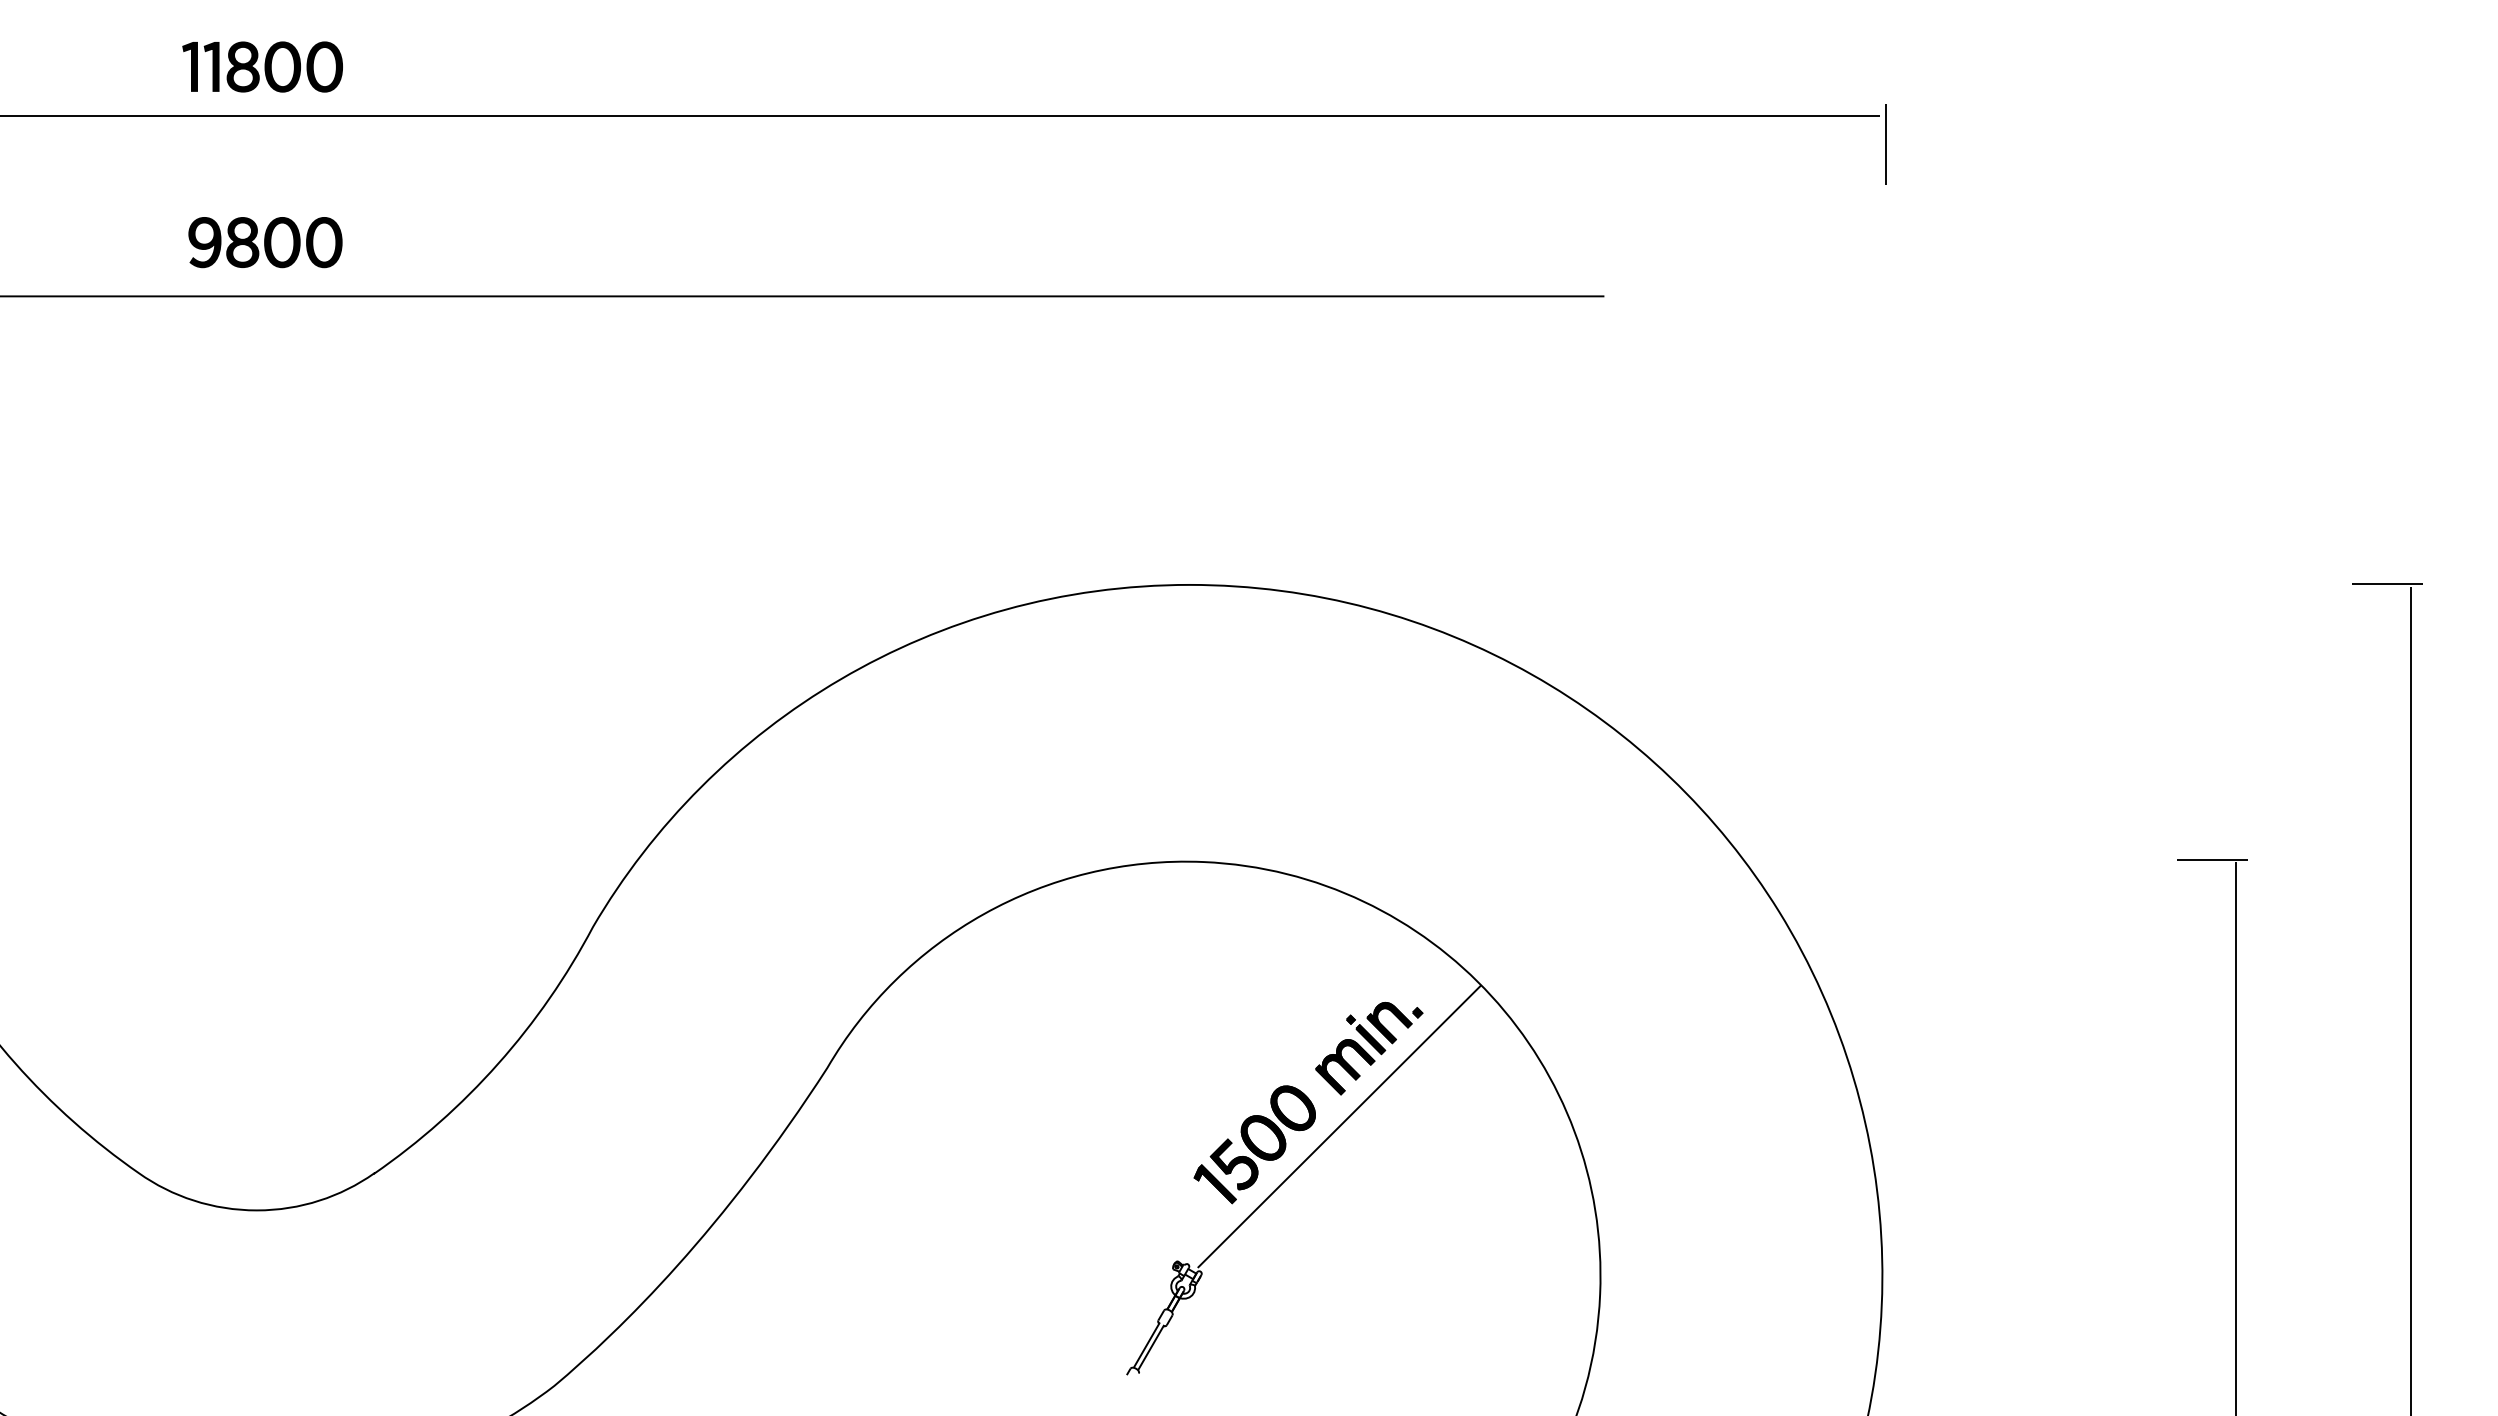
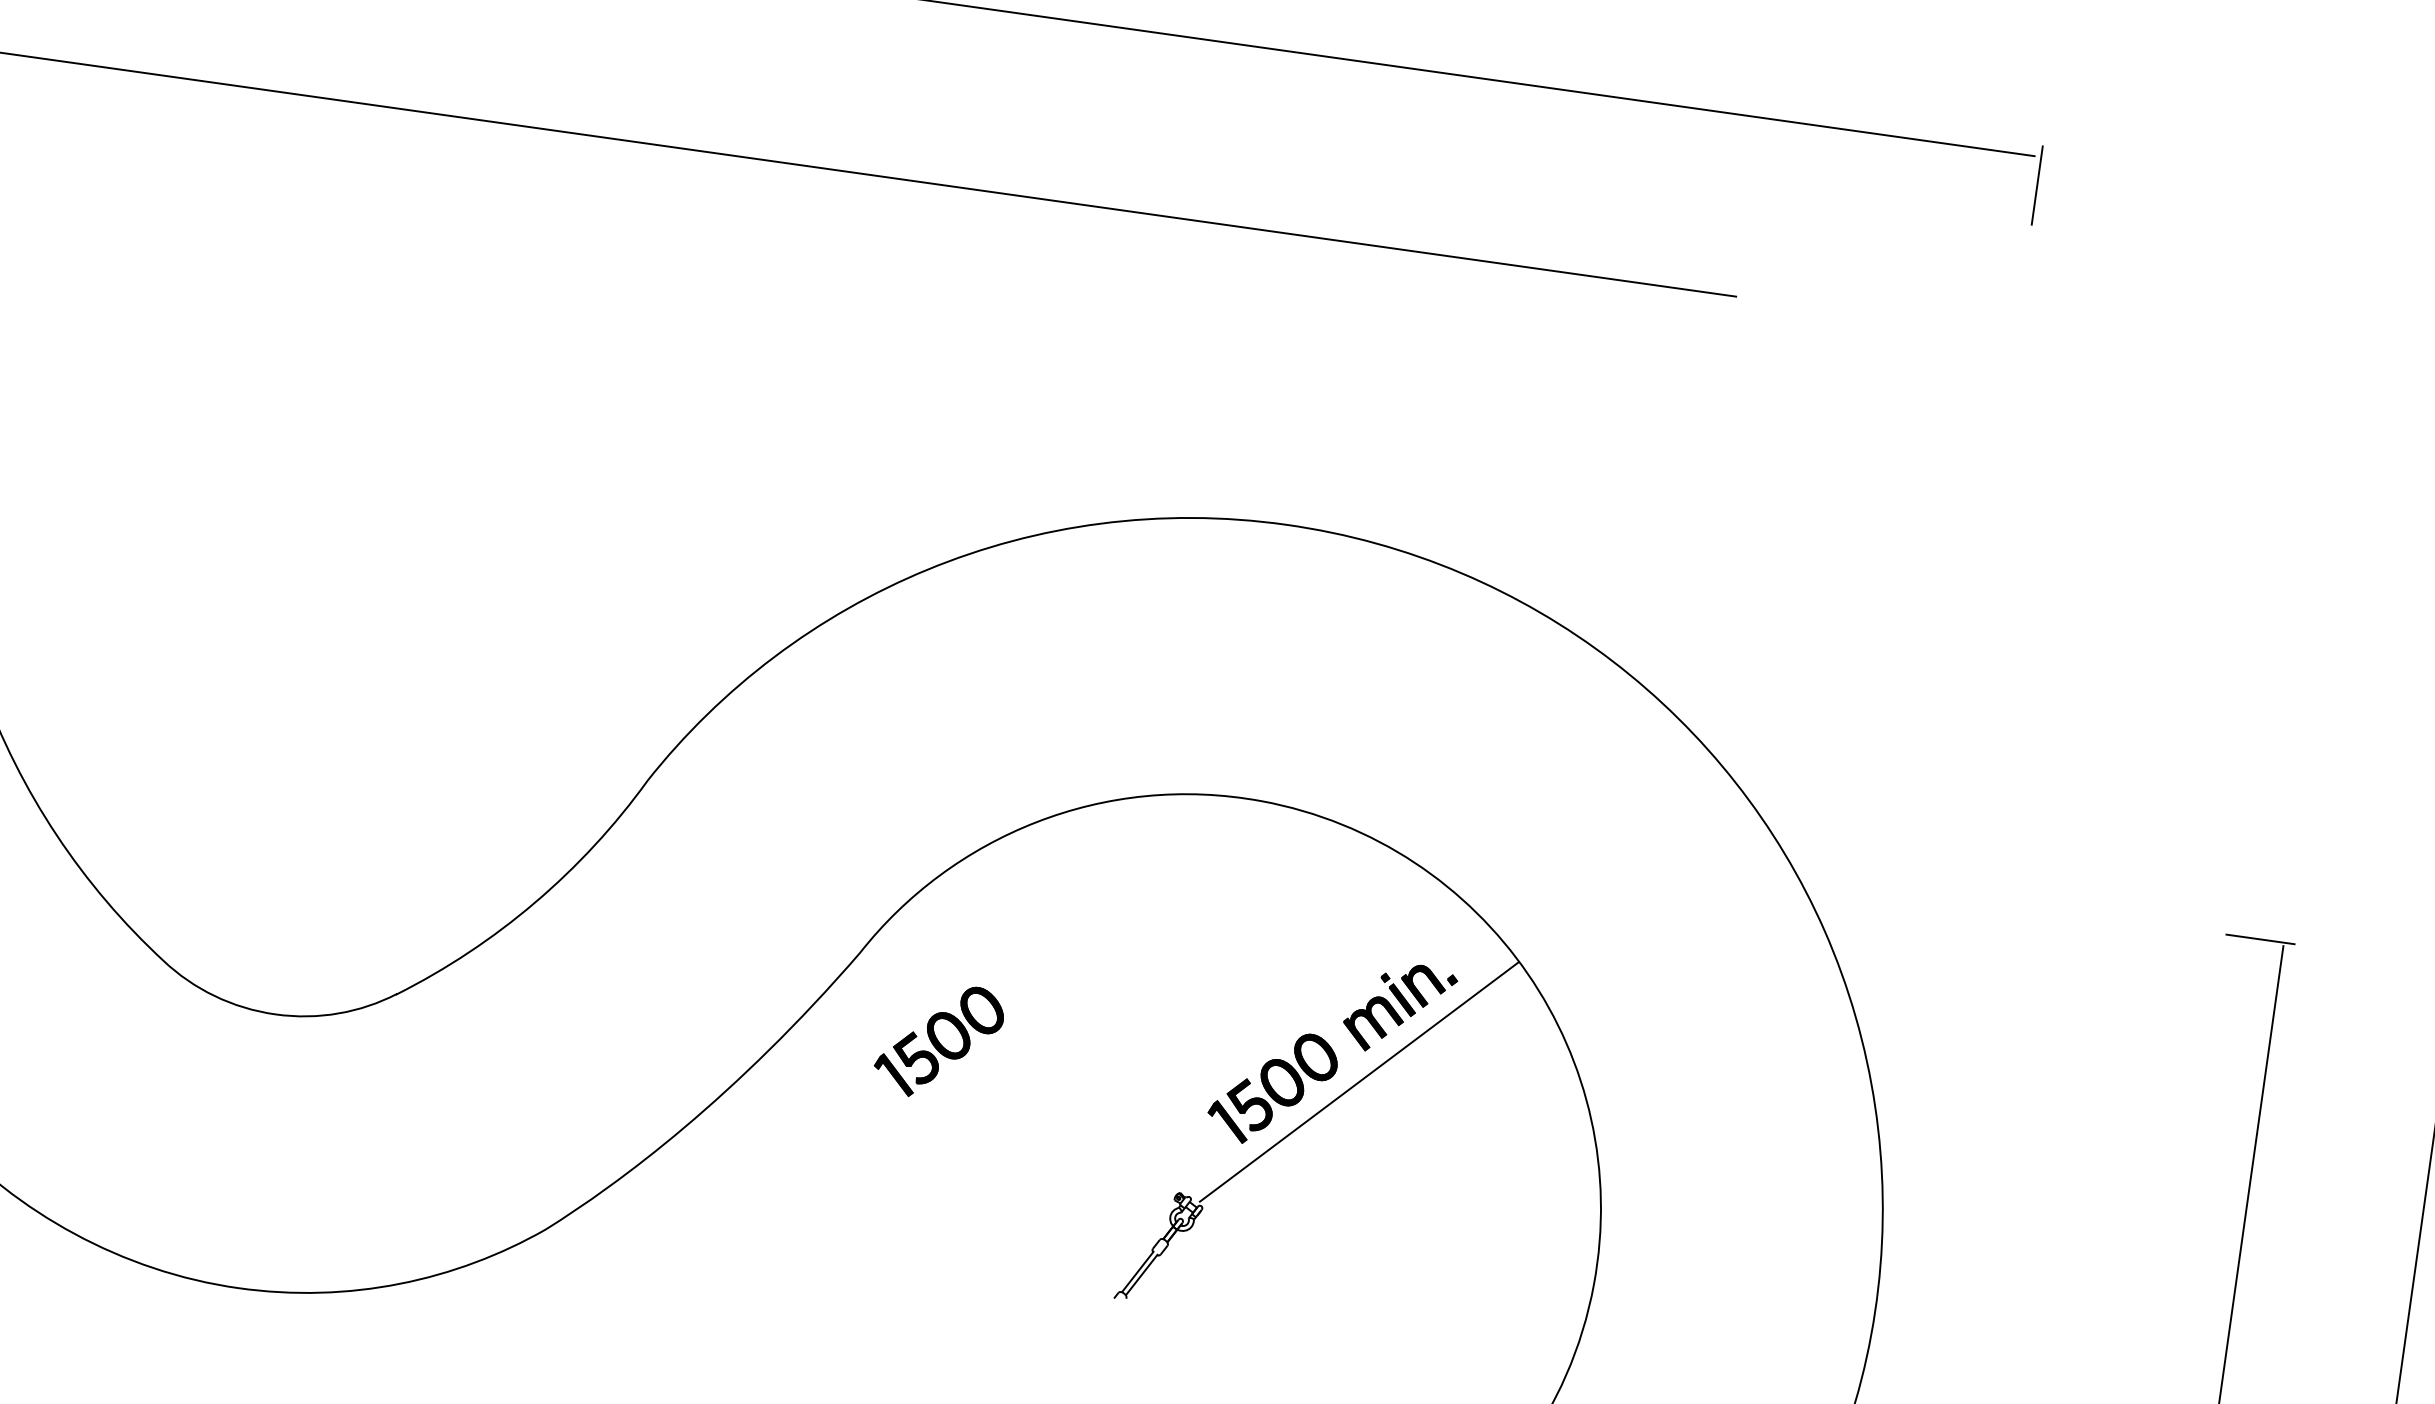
part: (265, 242) -> (418, 57), removed
part: (917, 1144) -> (938, 1041), added

